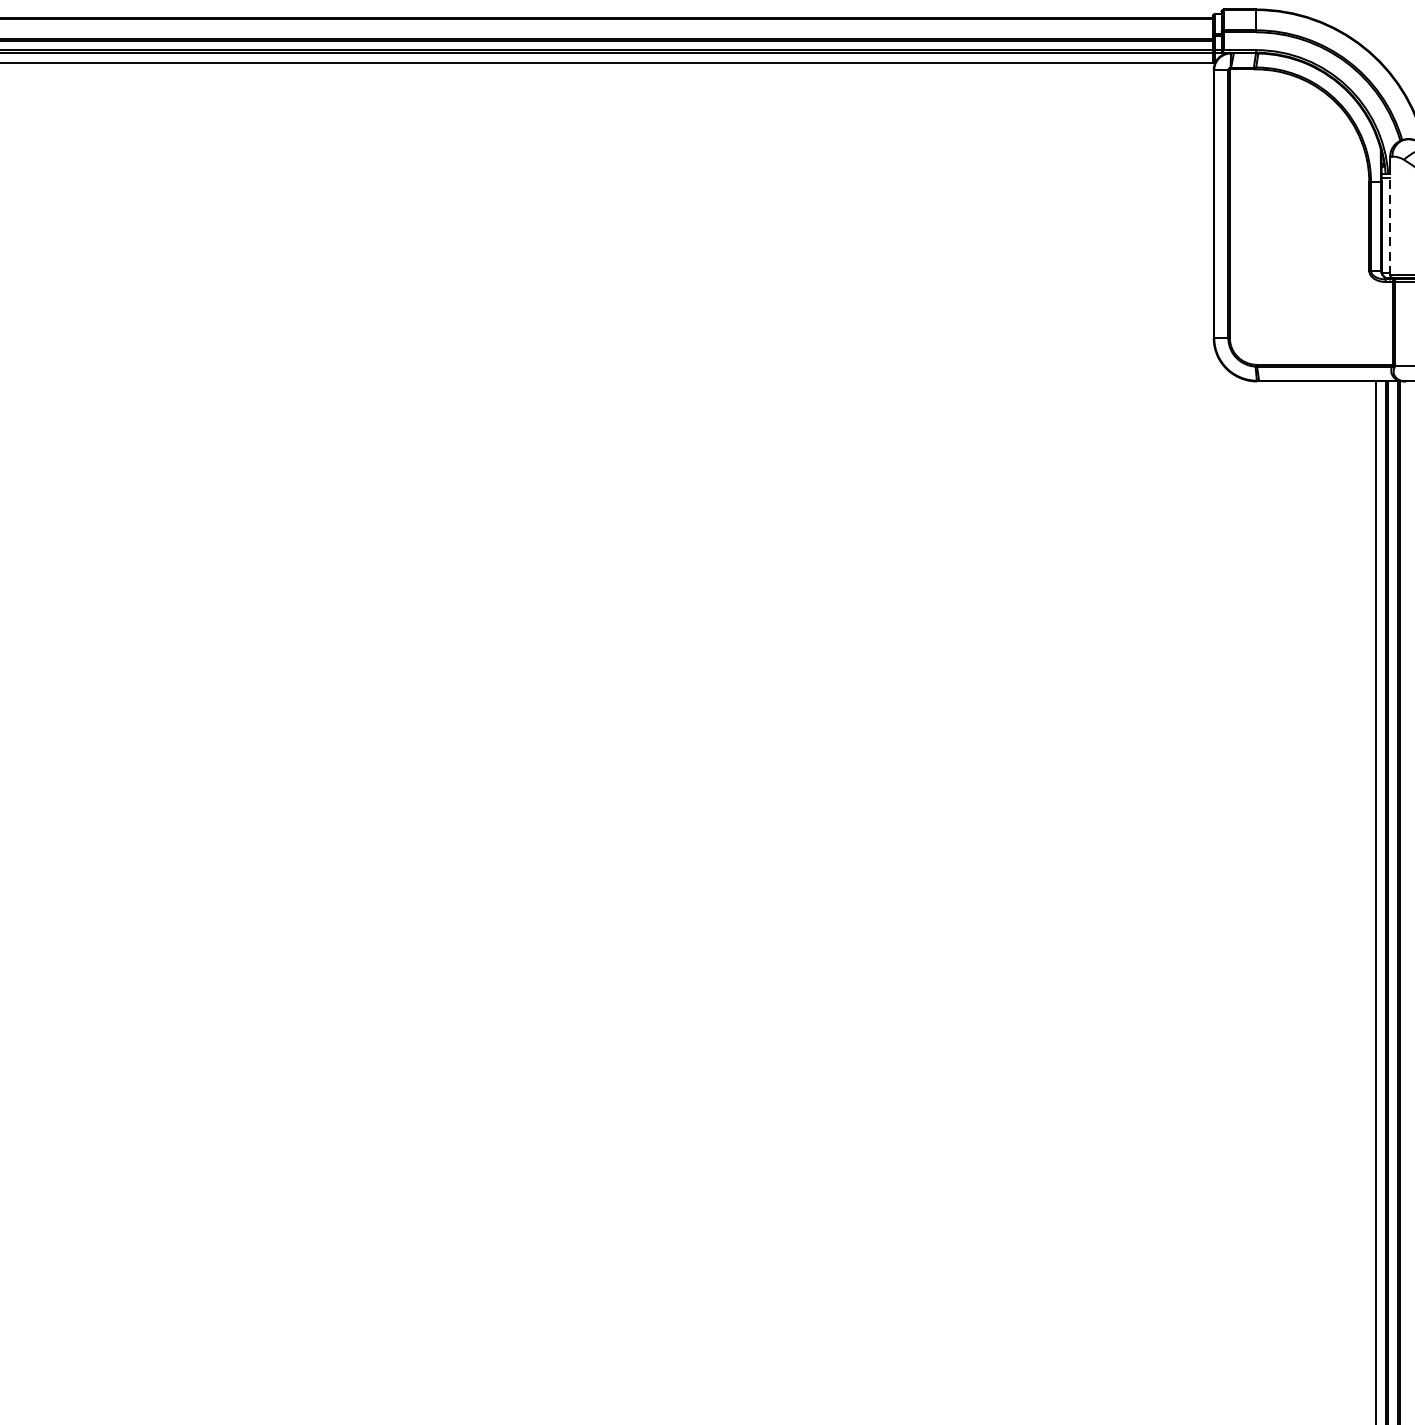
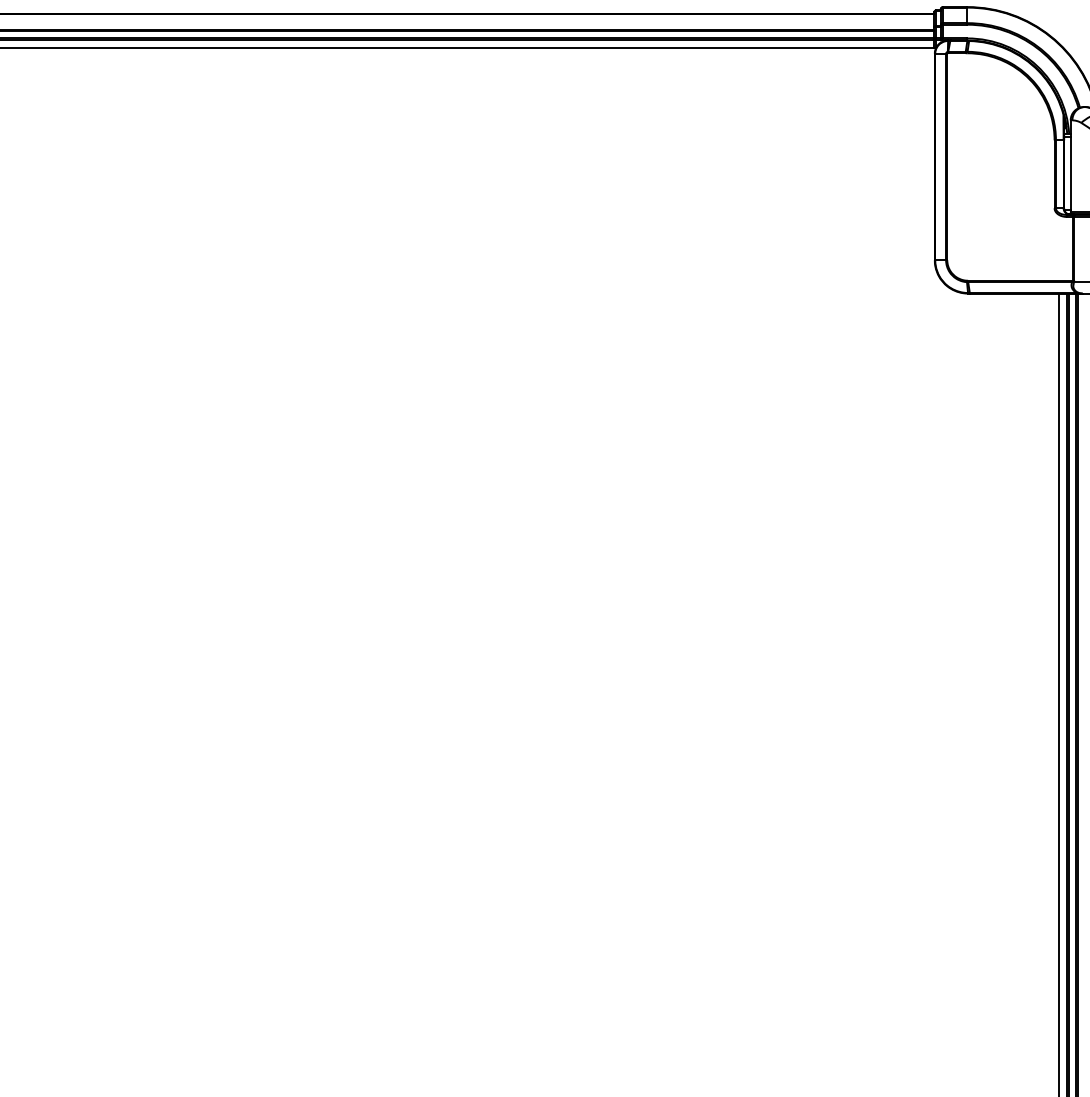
line: (1389, 224) -> (1070, 172), dashed -> solid

